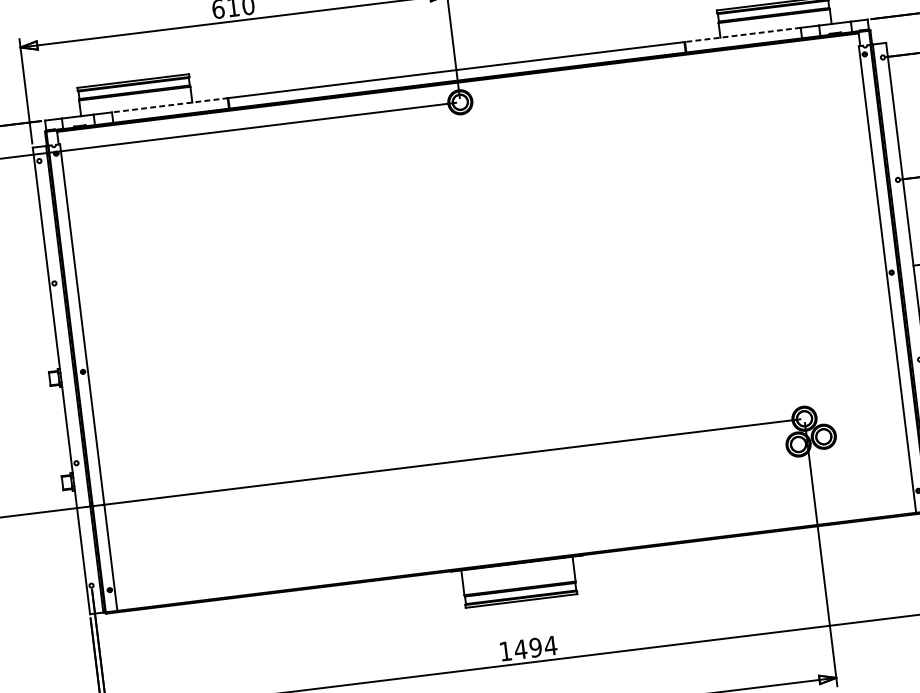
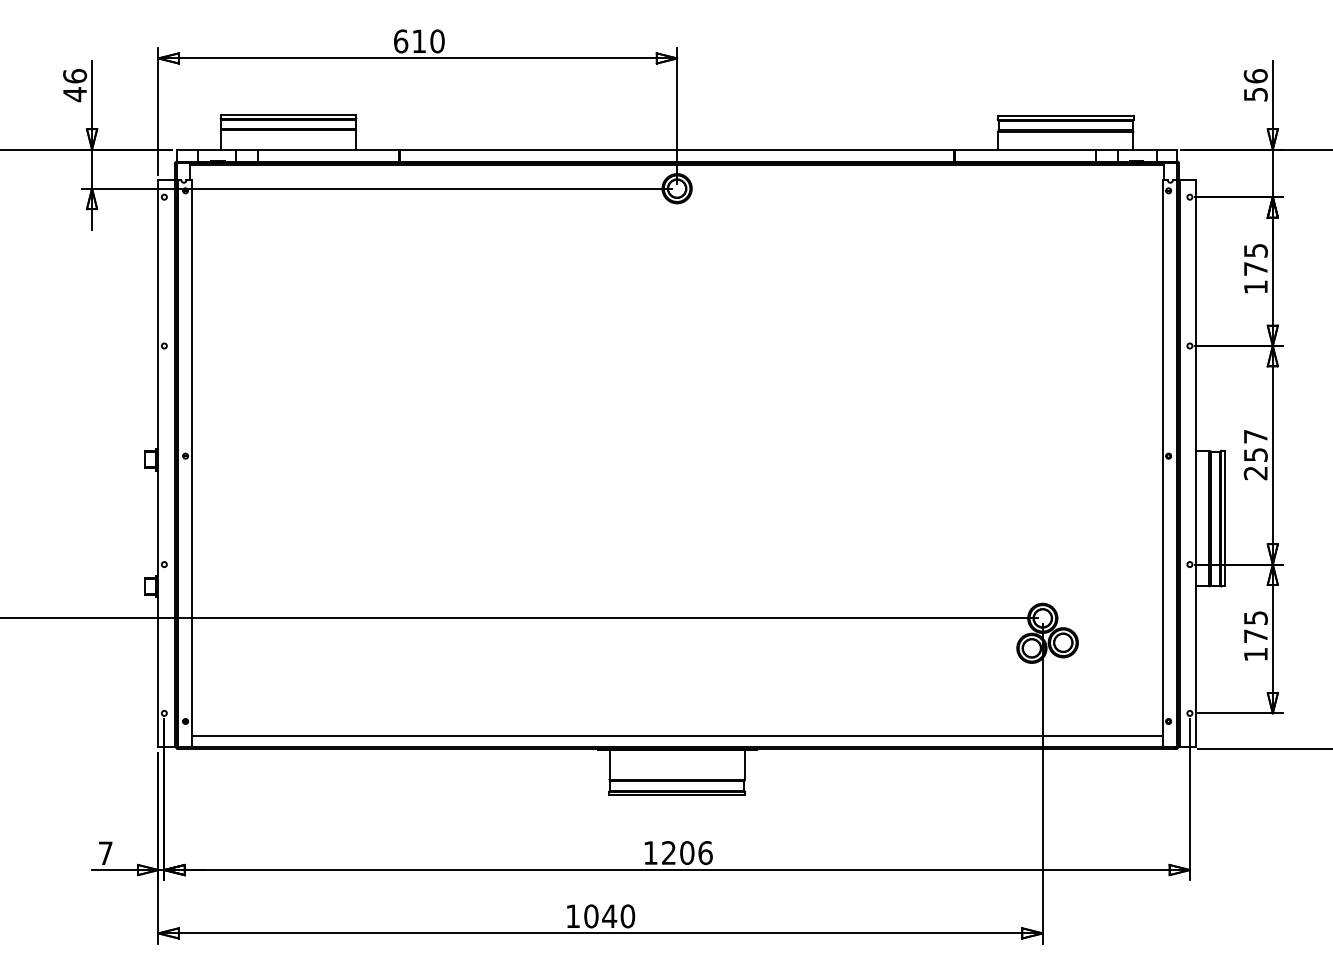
line: (742, 34) -> (1025, 149), dashed -> solid
line: (170, 105) -> (329, 149), dashed -> solid
line: (515, 552) -> (676, 736), added
text: (536, 648) -> (687, 853), 1494 -> 1206

